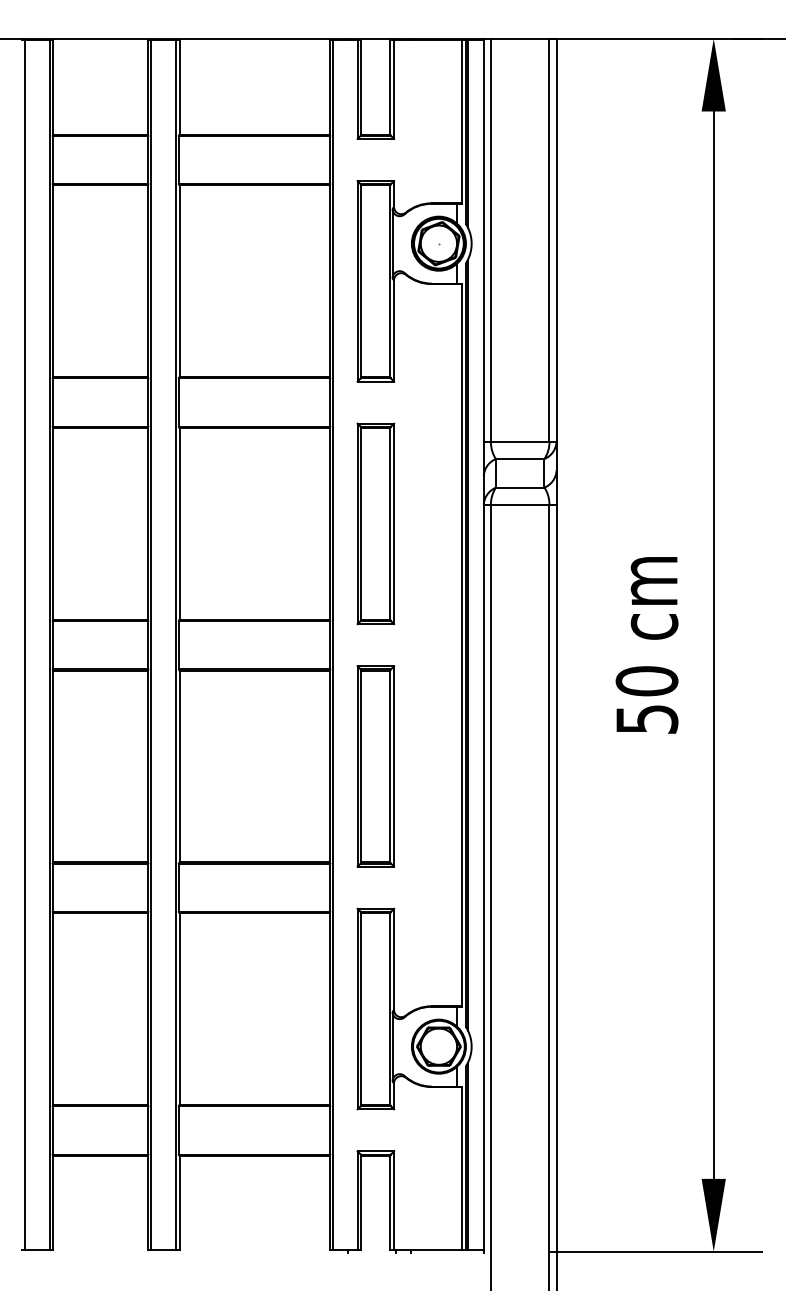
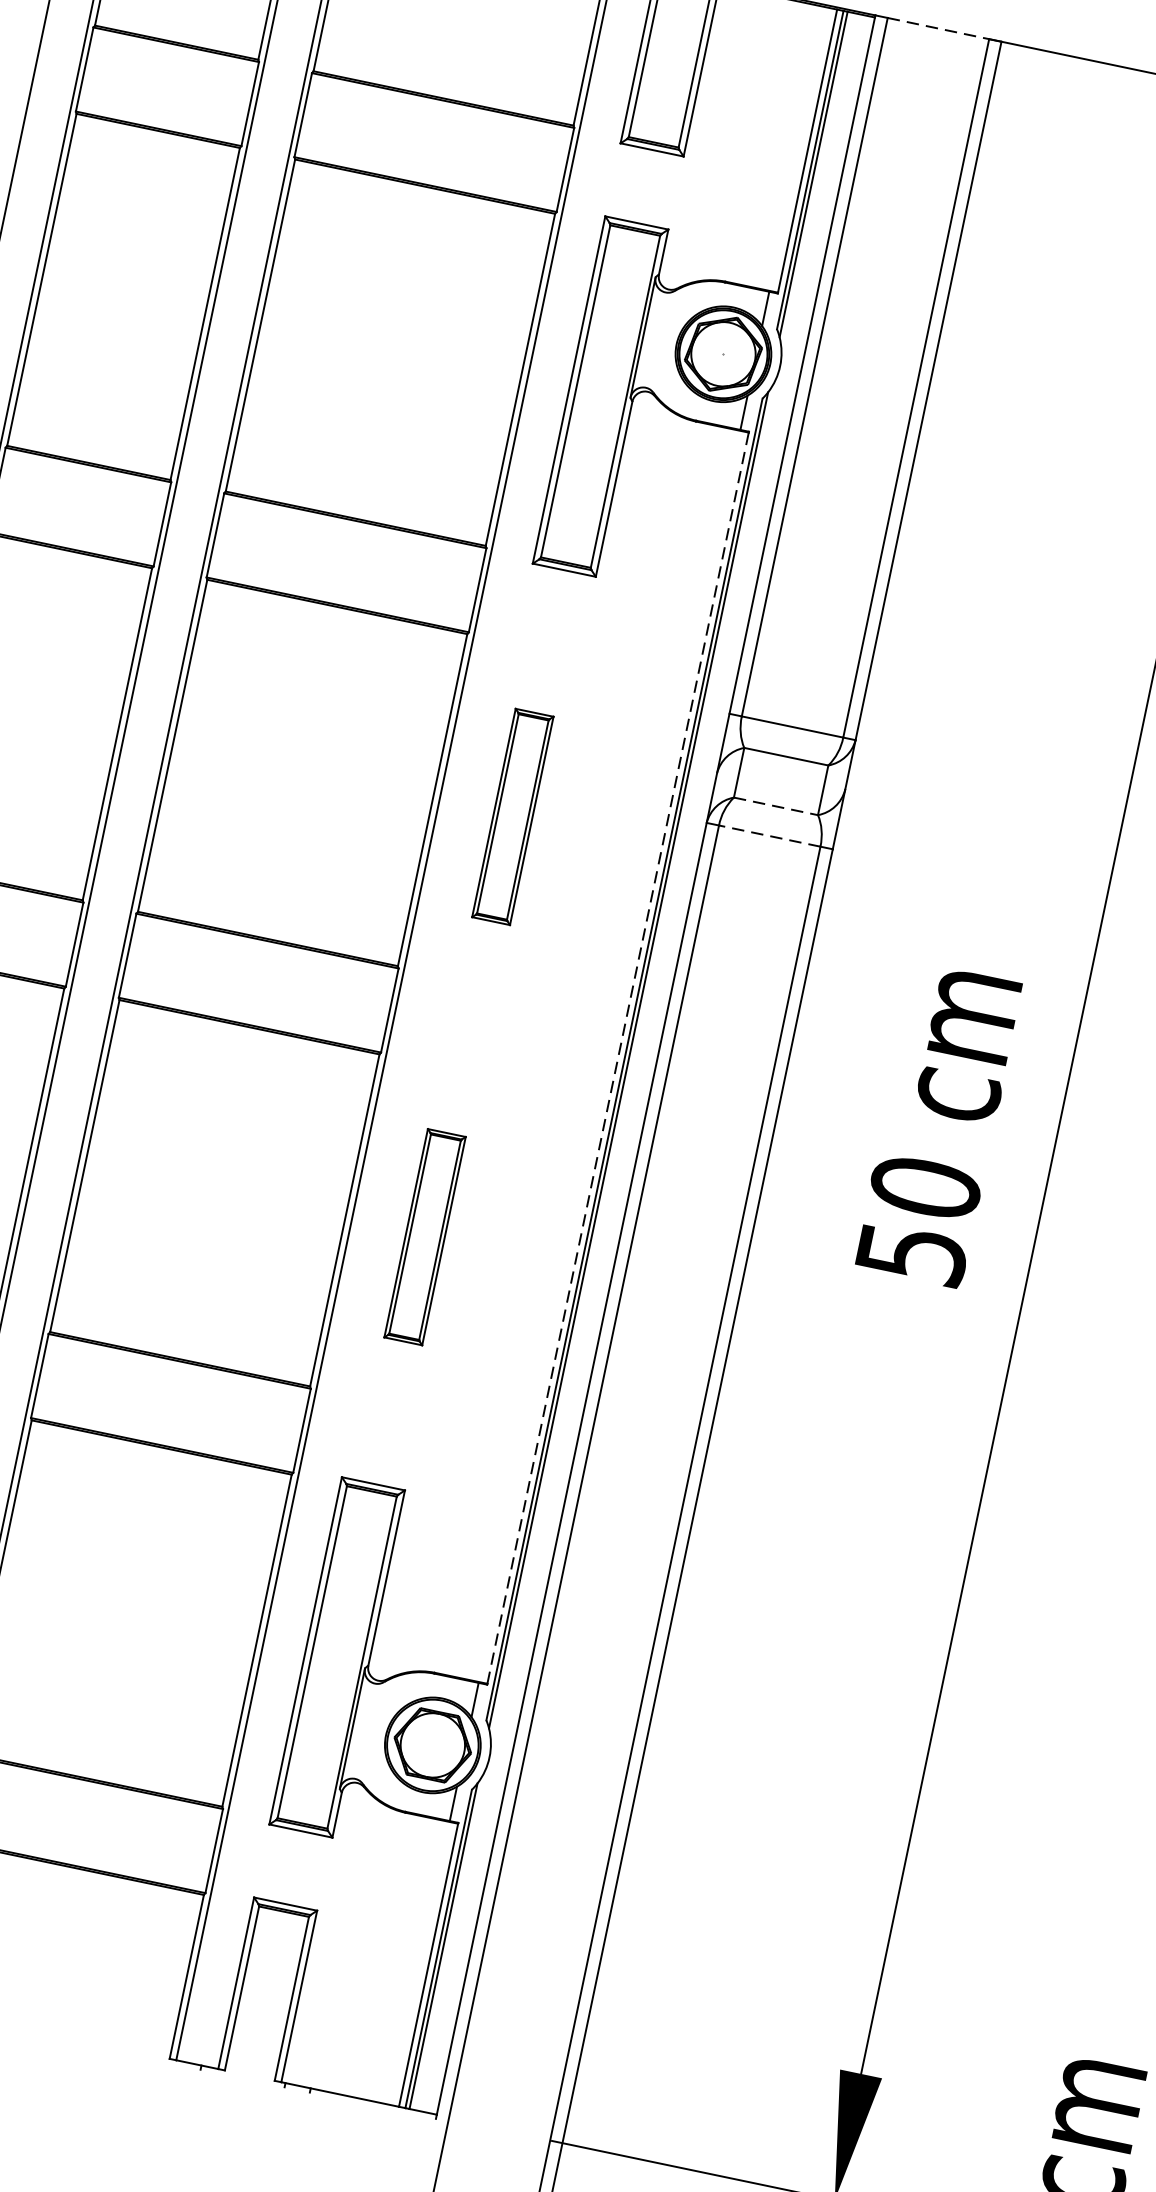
line: (520, 38) -> (939, 28), solid -> dashed
line: (520, 487) -> (776, 806), solid -> dashed
line: (519, 504) -> (768, 835), solid -> dashed
part: (375, 523) -> (512, 816), size x0.6
line: (461, 644) -> (617, 1056), solid -> dashed
part: (375, 766) -> (424, 1237), size x0.6

